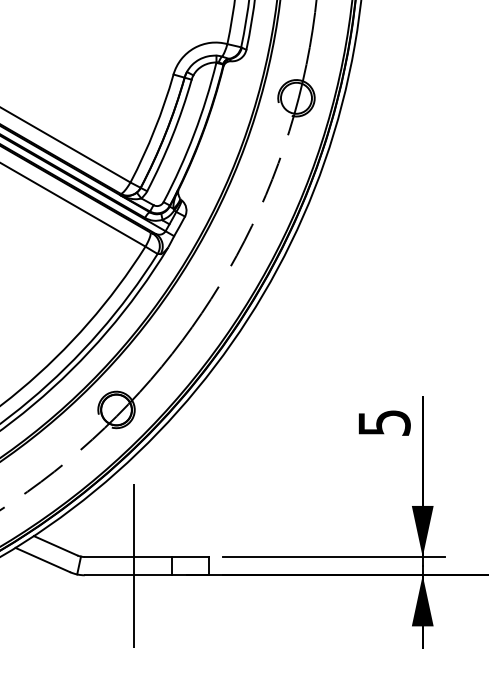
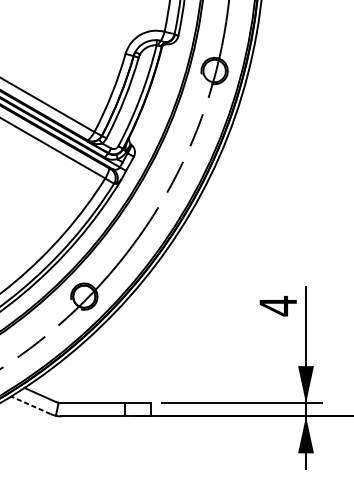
text: (384, 423) -> (278, 306), 5 -> 4
line: (42, 560) -> (30, 405), solid -> dashed
line: (134, 566) -> (97, 409), removed

